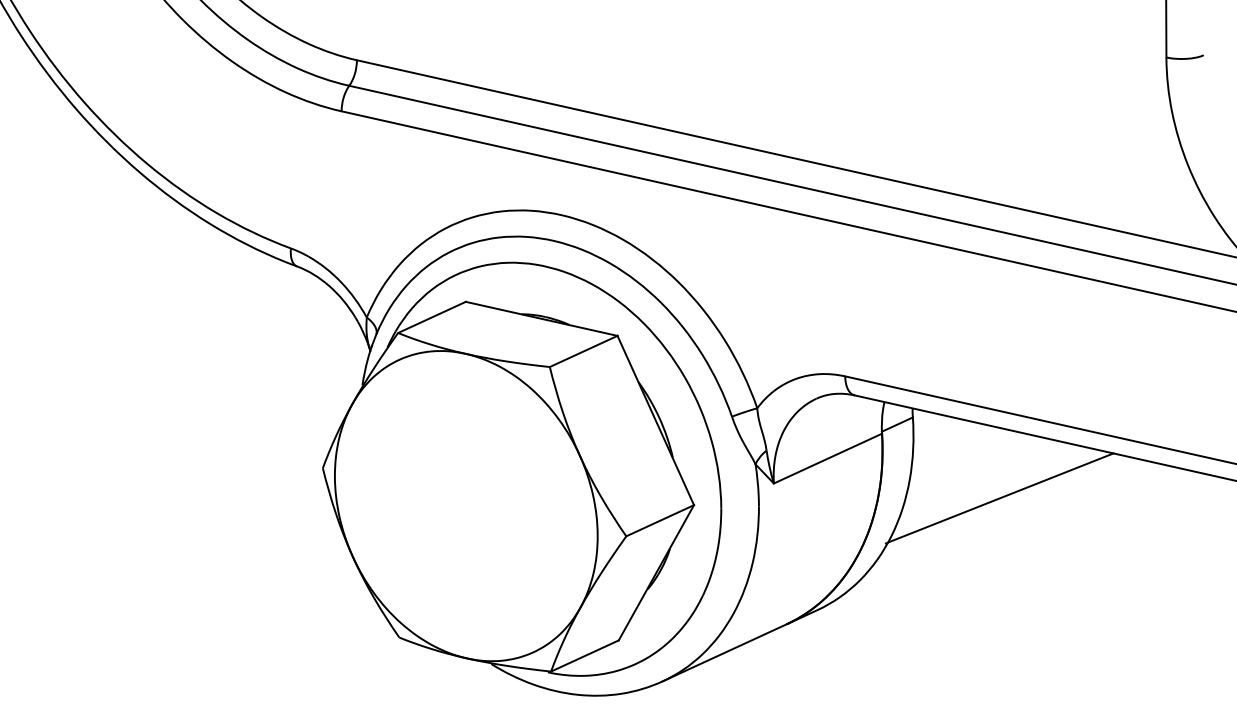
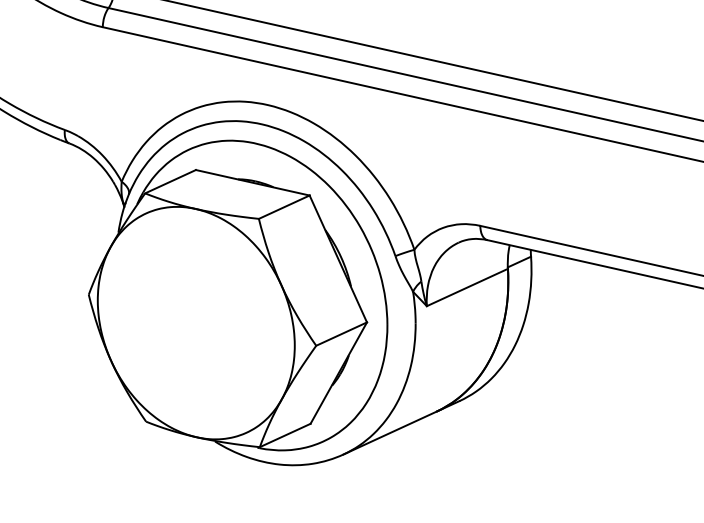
line: (999, 498) -> (595, 317), removed

